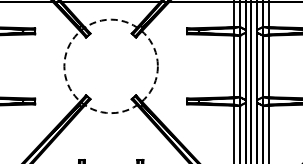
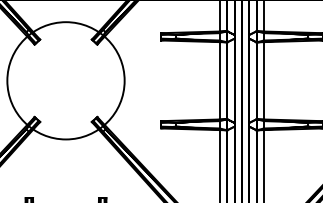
circle: (110, 66) -> (65, 80), dashed -> solid

